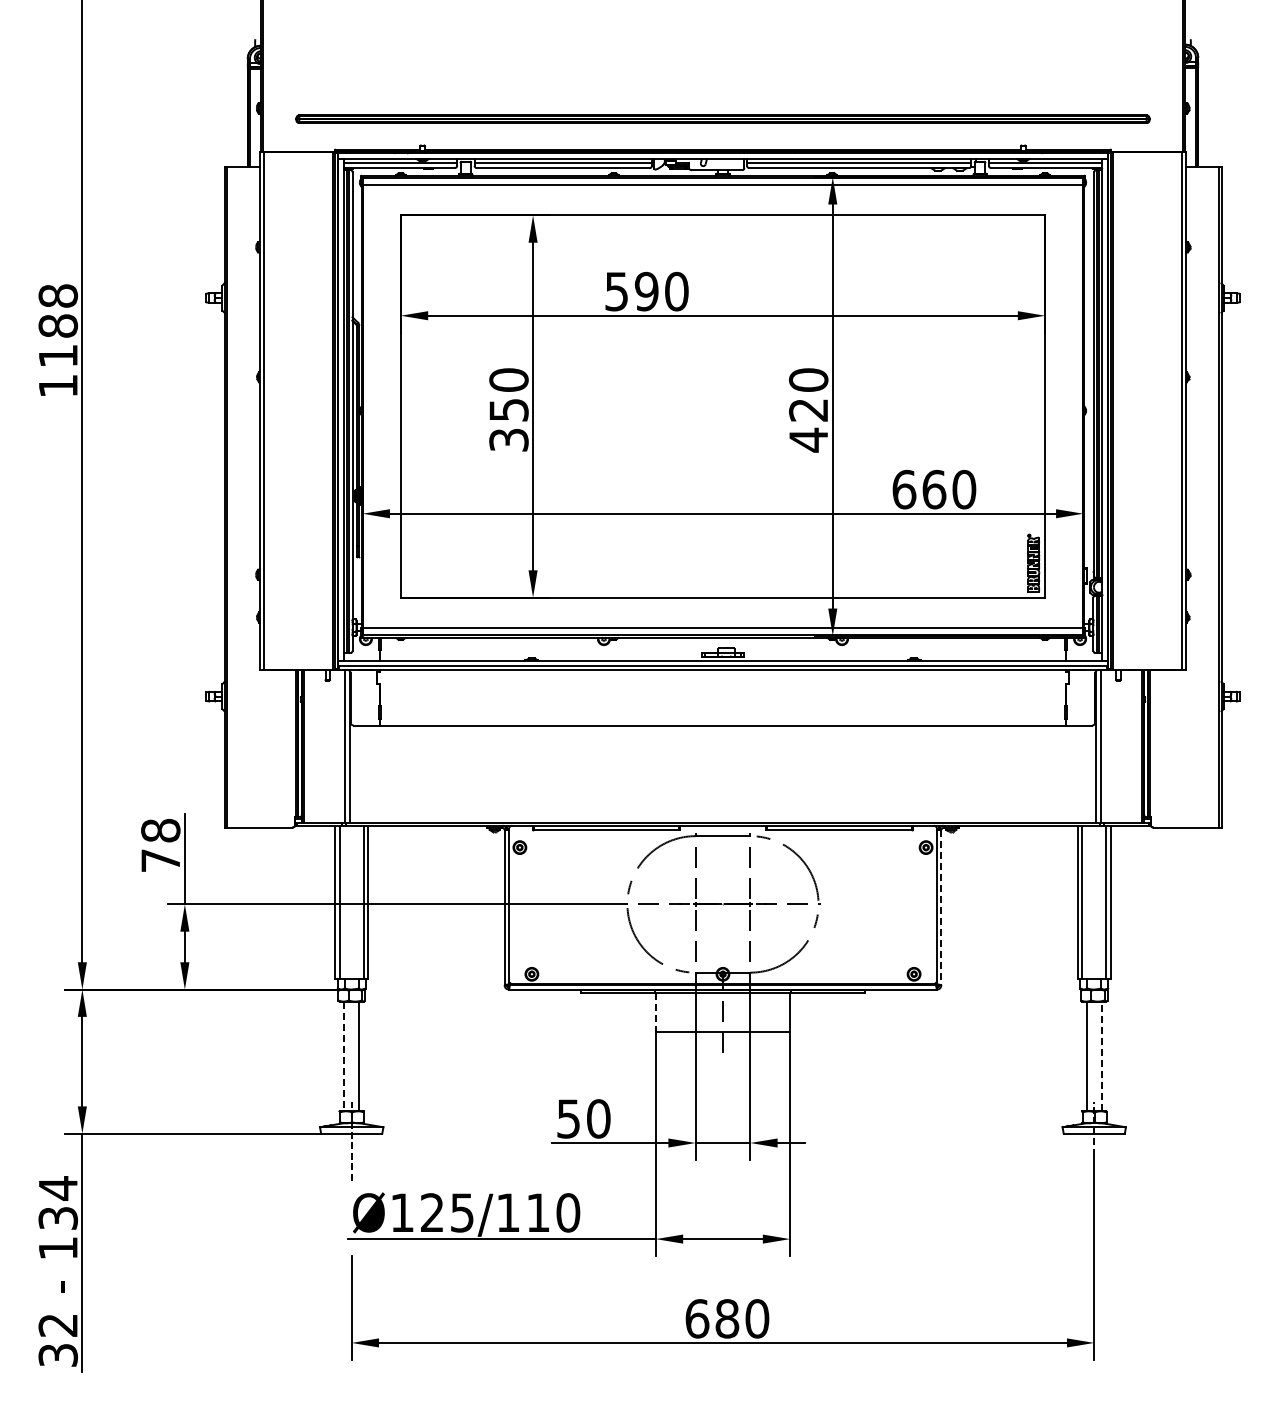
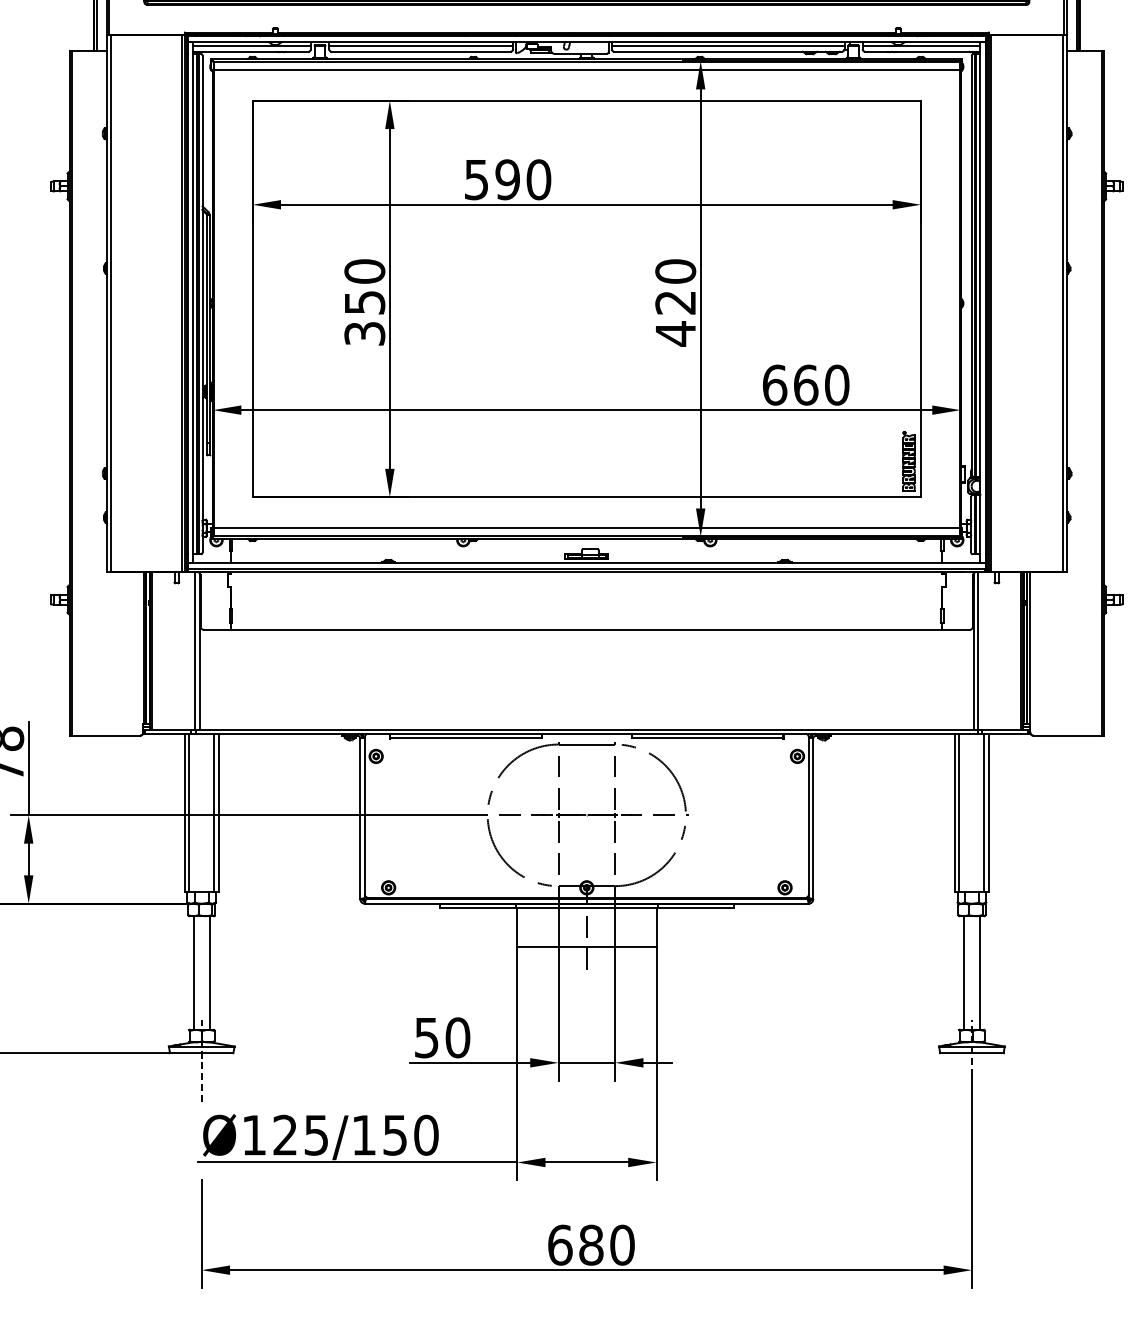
line: (941, 907) -> (813, 818), dashed -> solid
line: (655, 1013) -> (516, 928), dashed -> solid
line: (344, 1056) -> (194, 973), dashed -> solid
line: (1101, 1056) -> (979, 973), dashed -> solid
text: (538, 1212) -> (395, 1134), Ø125/110 -> Ø125/150

